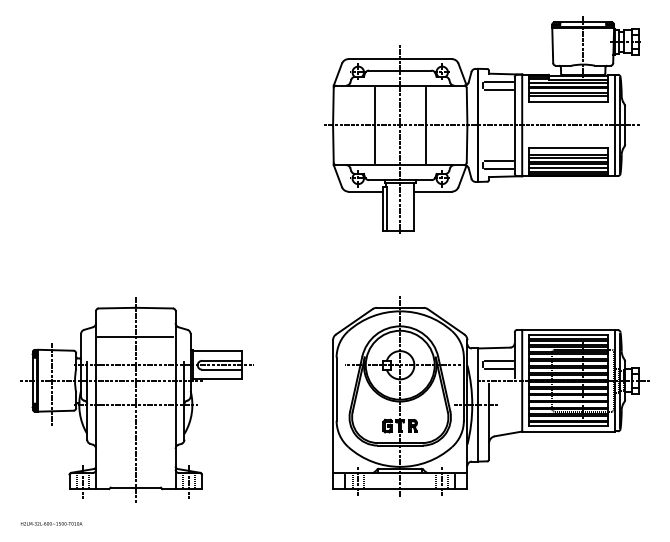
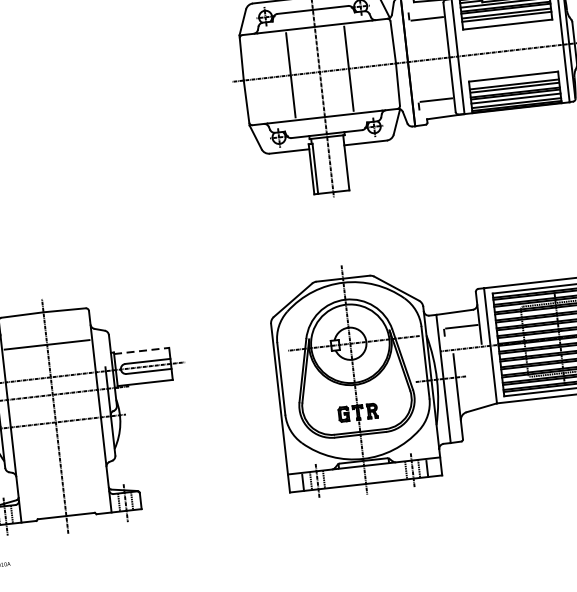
line: (498, 81) -> (425, 9), removed
line: (498, 169) -> (436, 109), removed
line: (218, 351) -> (142, 351), solid -> dashed
line: (498, 368) -> (462, 334), removed

